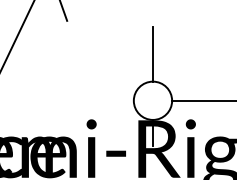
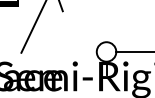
line: (152, 54) -> (106, 28), removed

